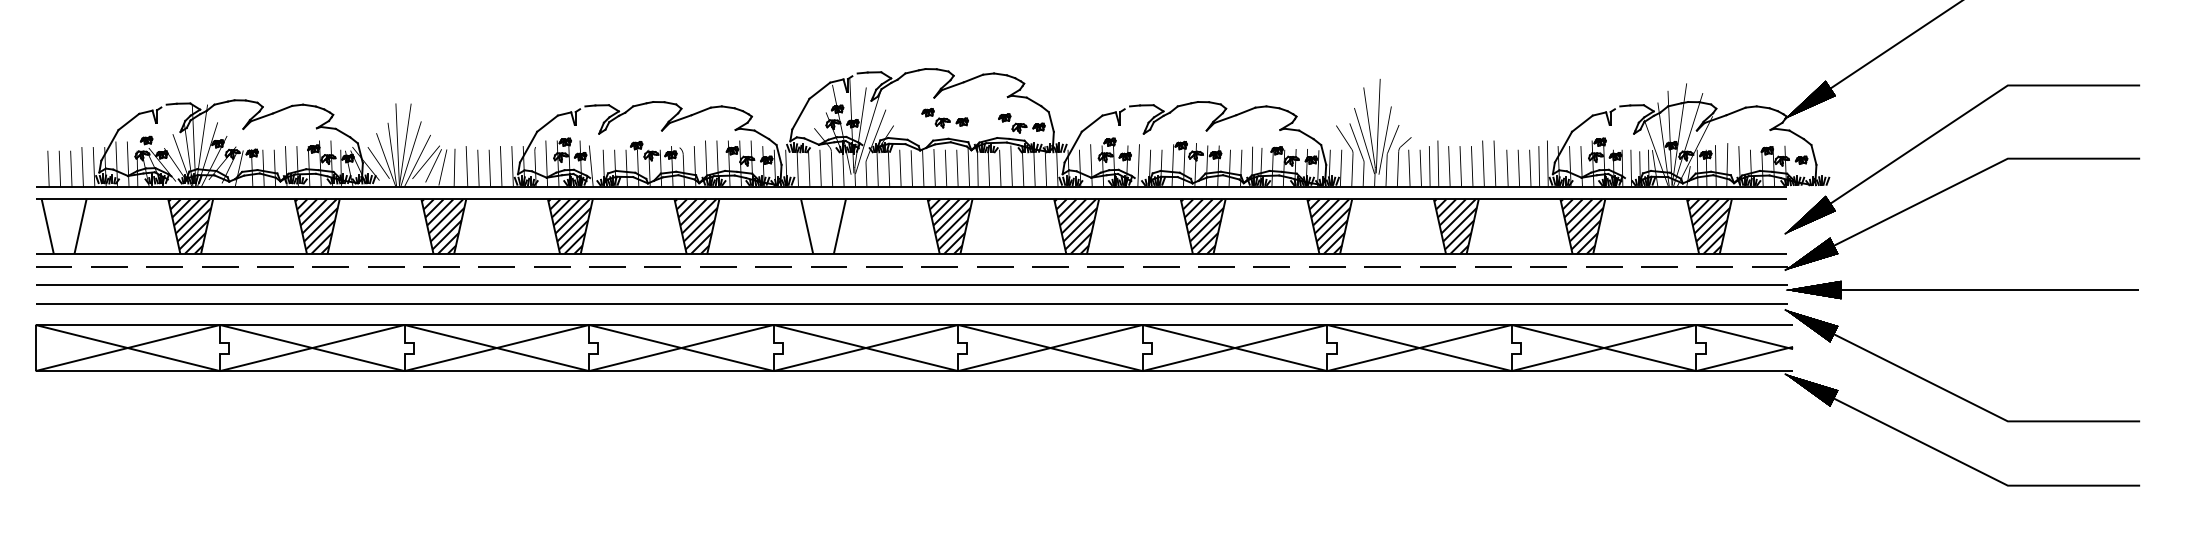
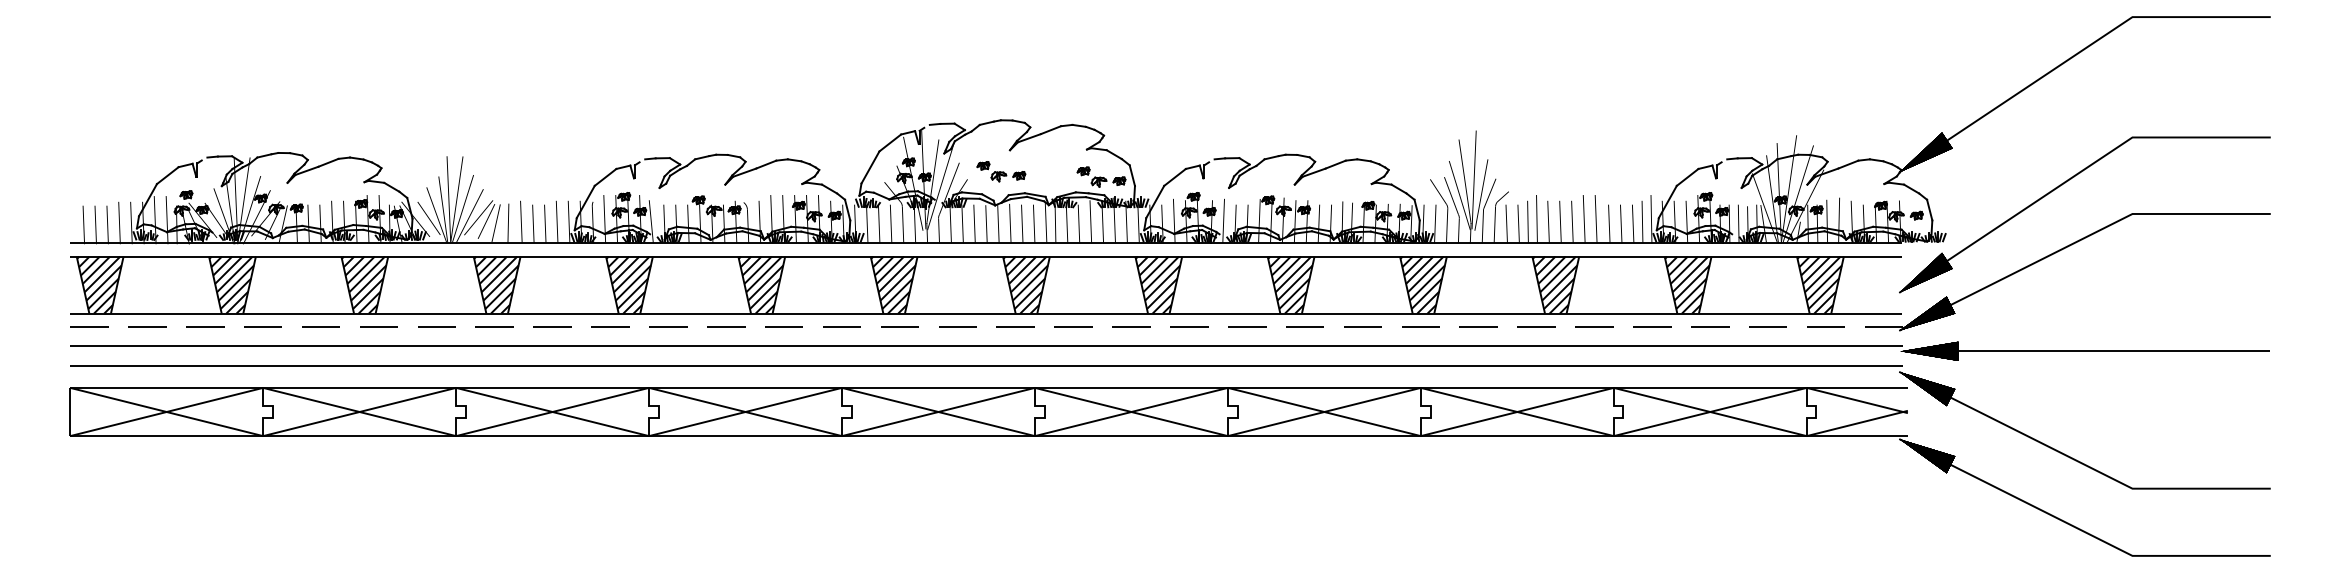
part: (945, 118) -> (1001, 171), moved
hatch: (63, 226) -> (99, 284), added
hatch: (822, 226) -> (893, 284), added

